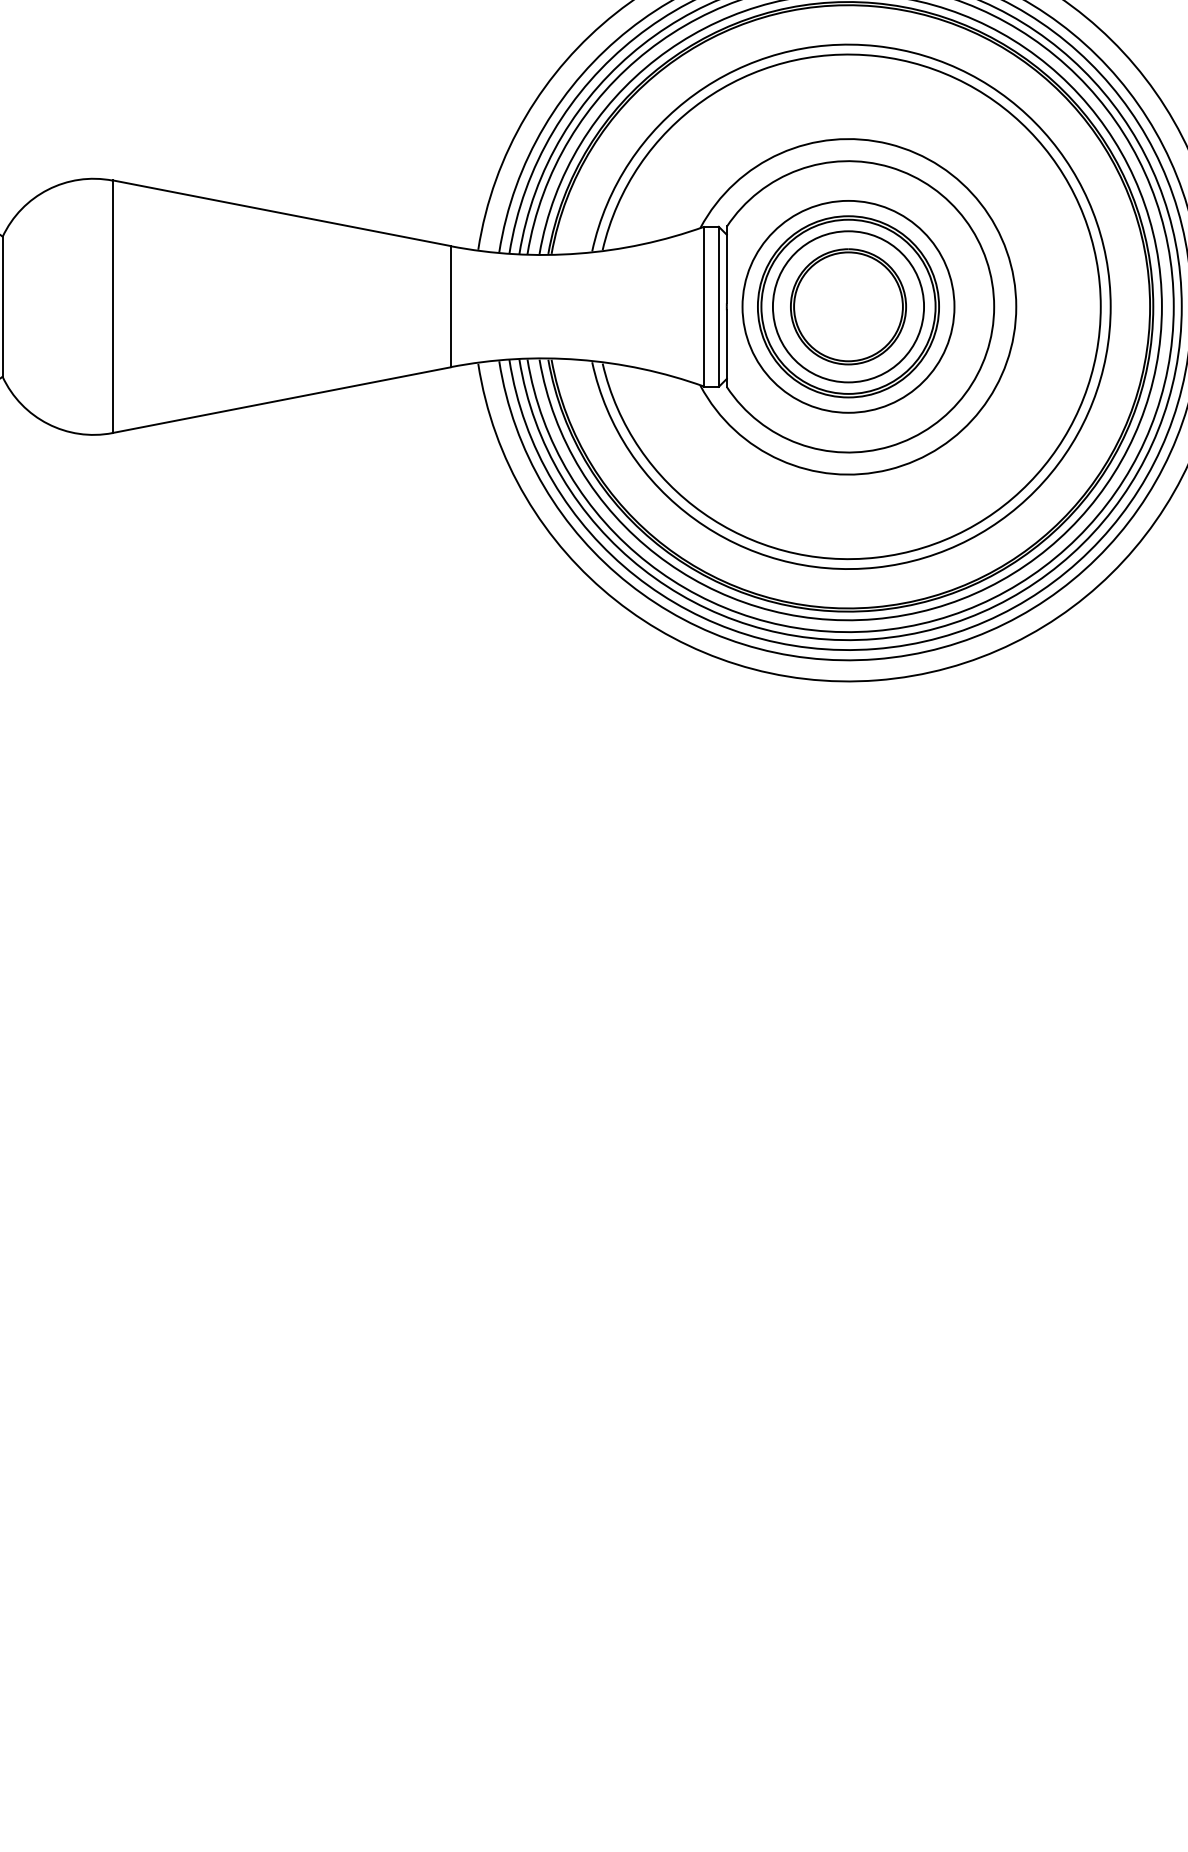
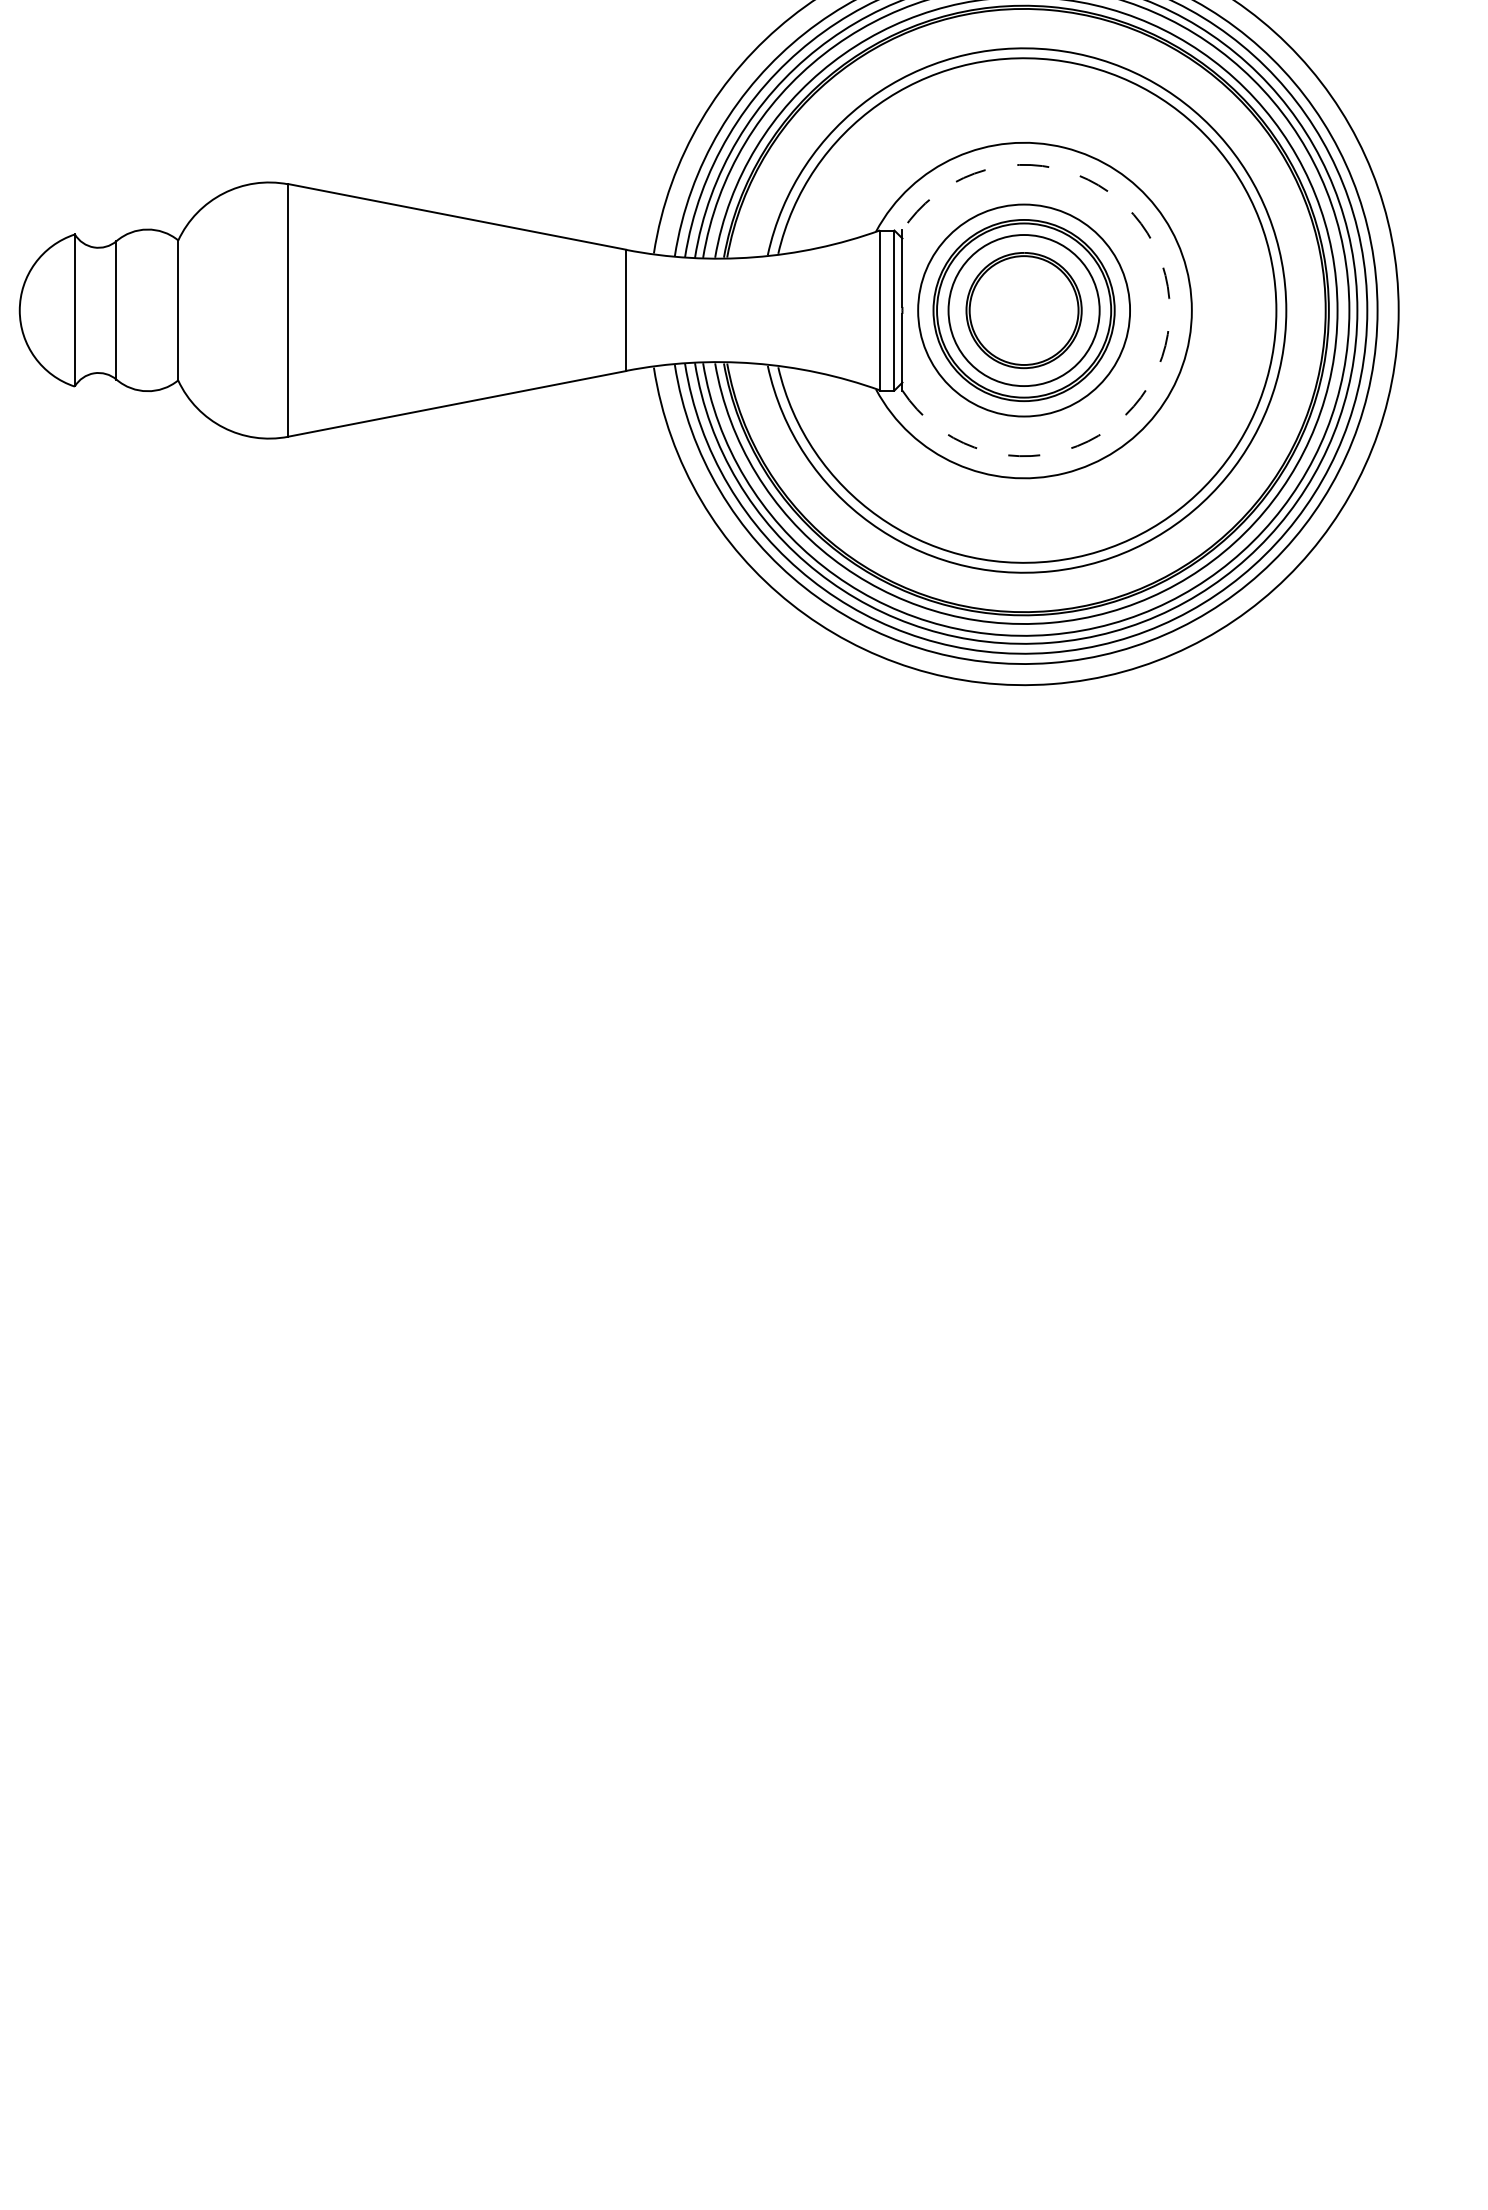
arc: (993, 306) -> (1169, 310), solid -> dashed

